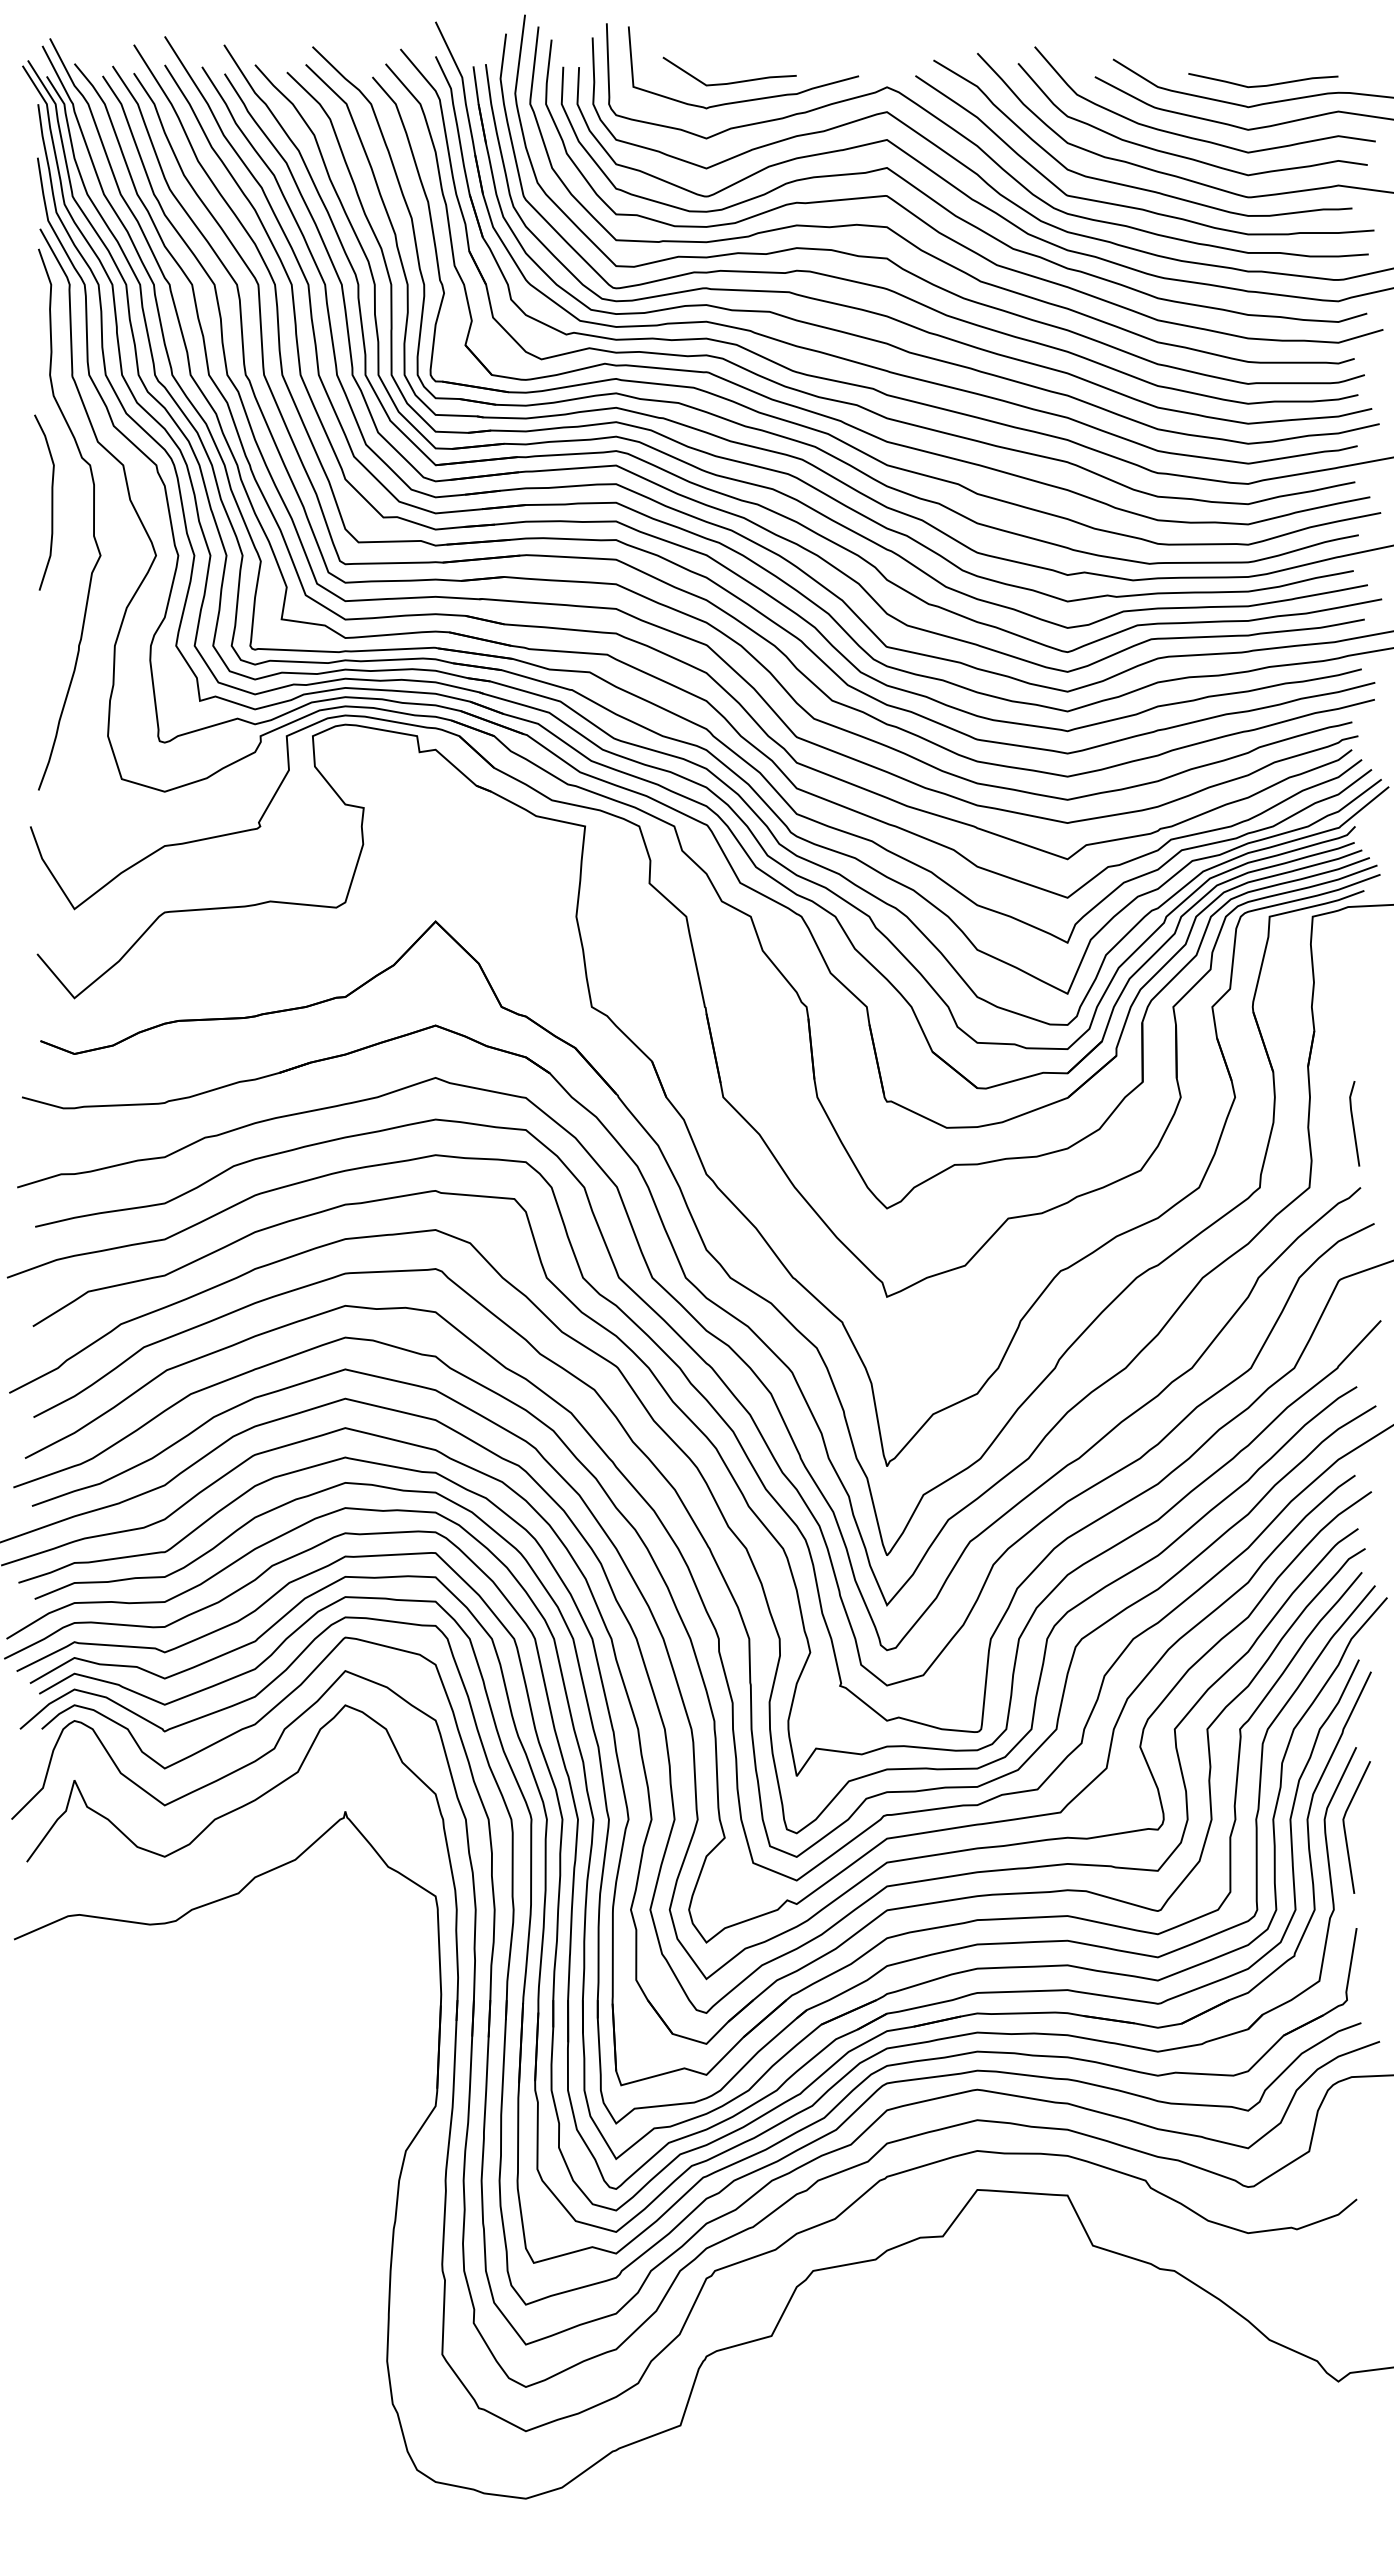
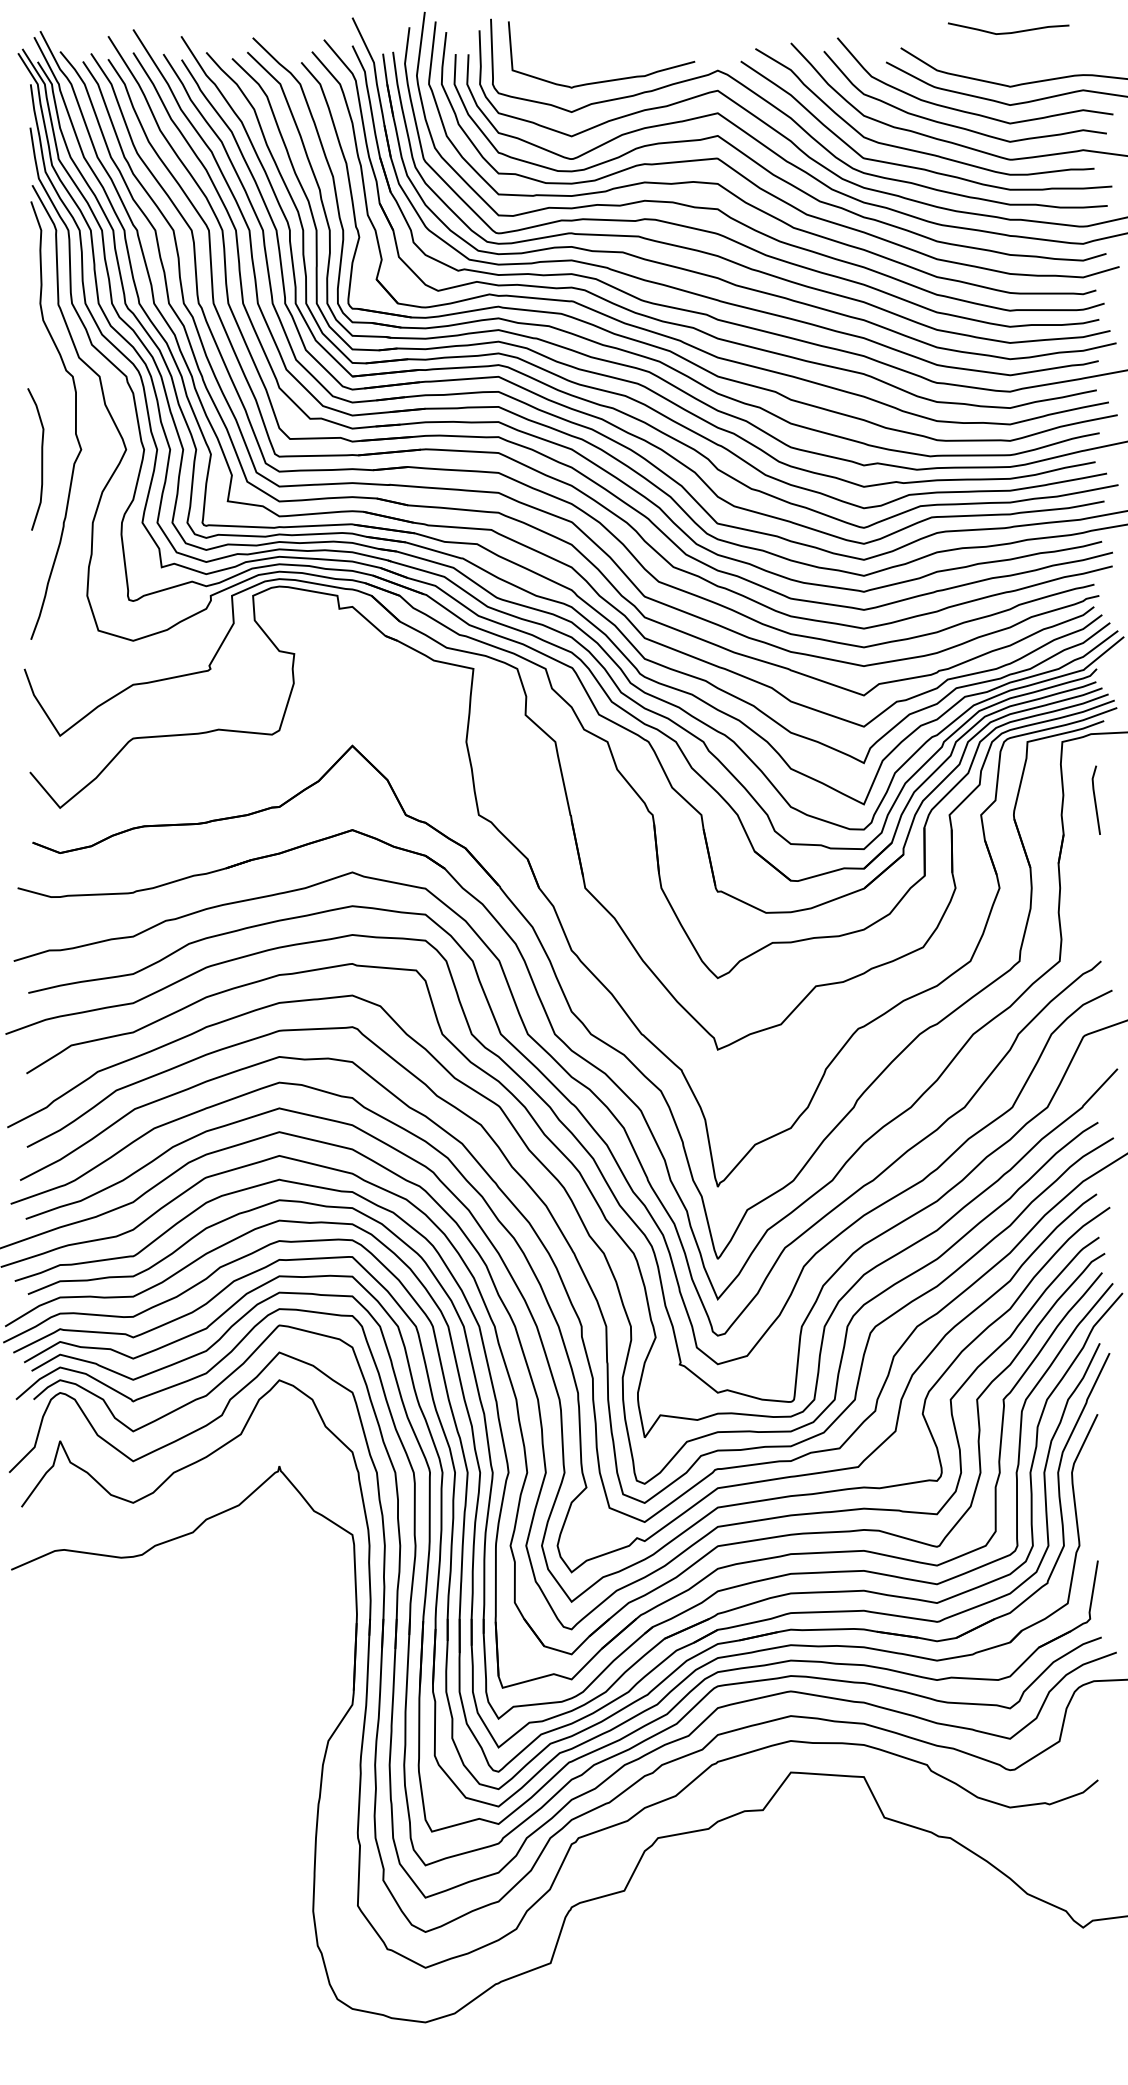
line: (729, 82) -> (590, 66), removed
curve: (1266, 84) -> (1011, 31), moved
curve: (51, 502) -> (41, 459), moved
line: (1353, 1123) -> (1095, 800), moved
line: (1345, 1827) -> (1088, 1479), removed

